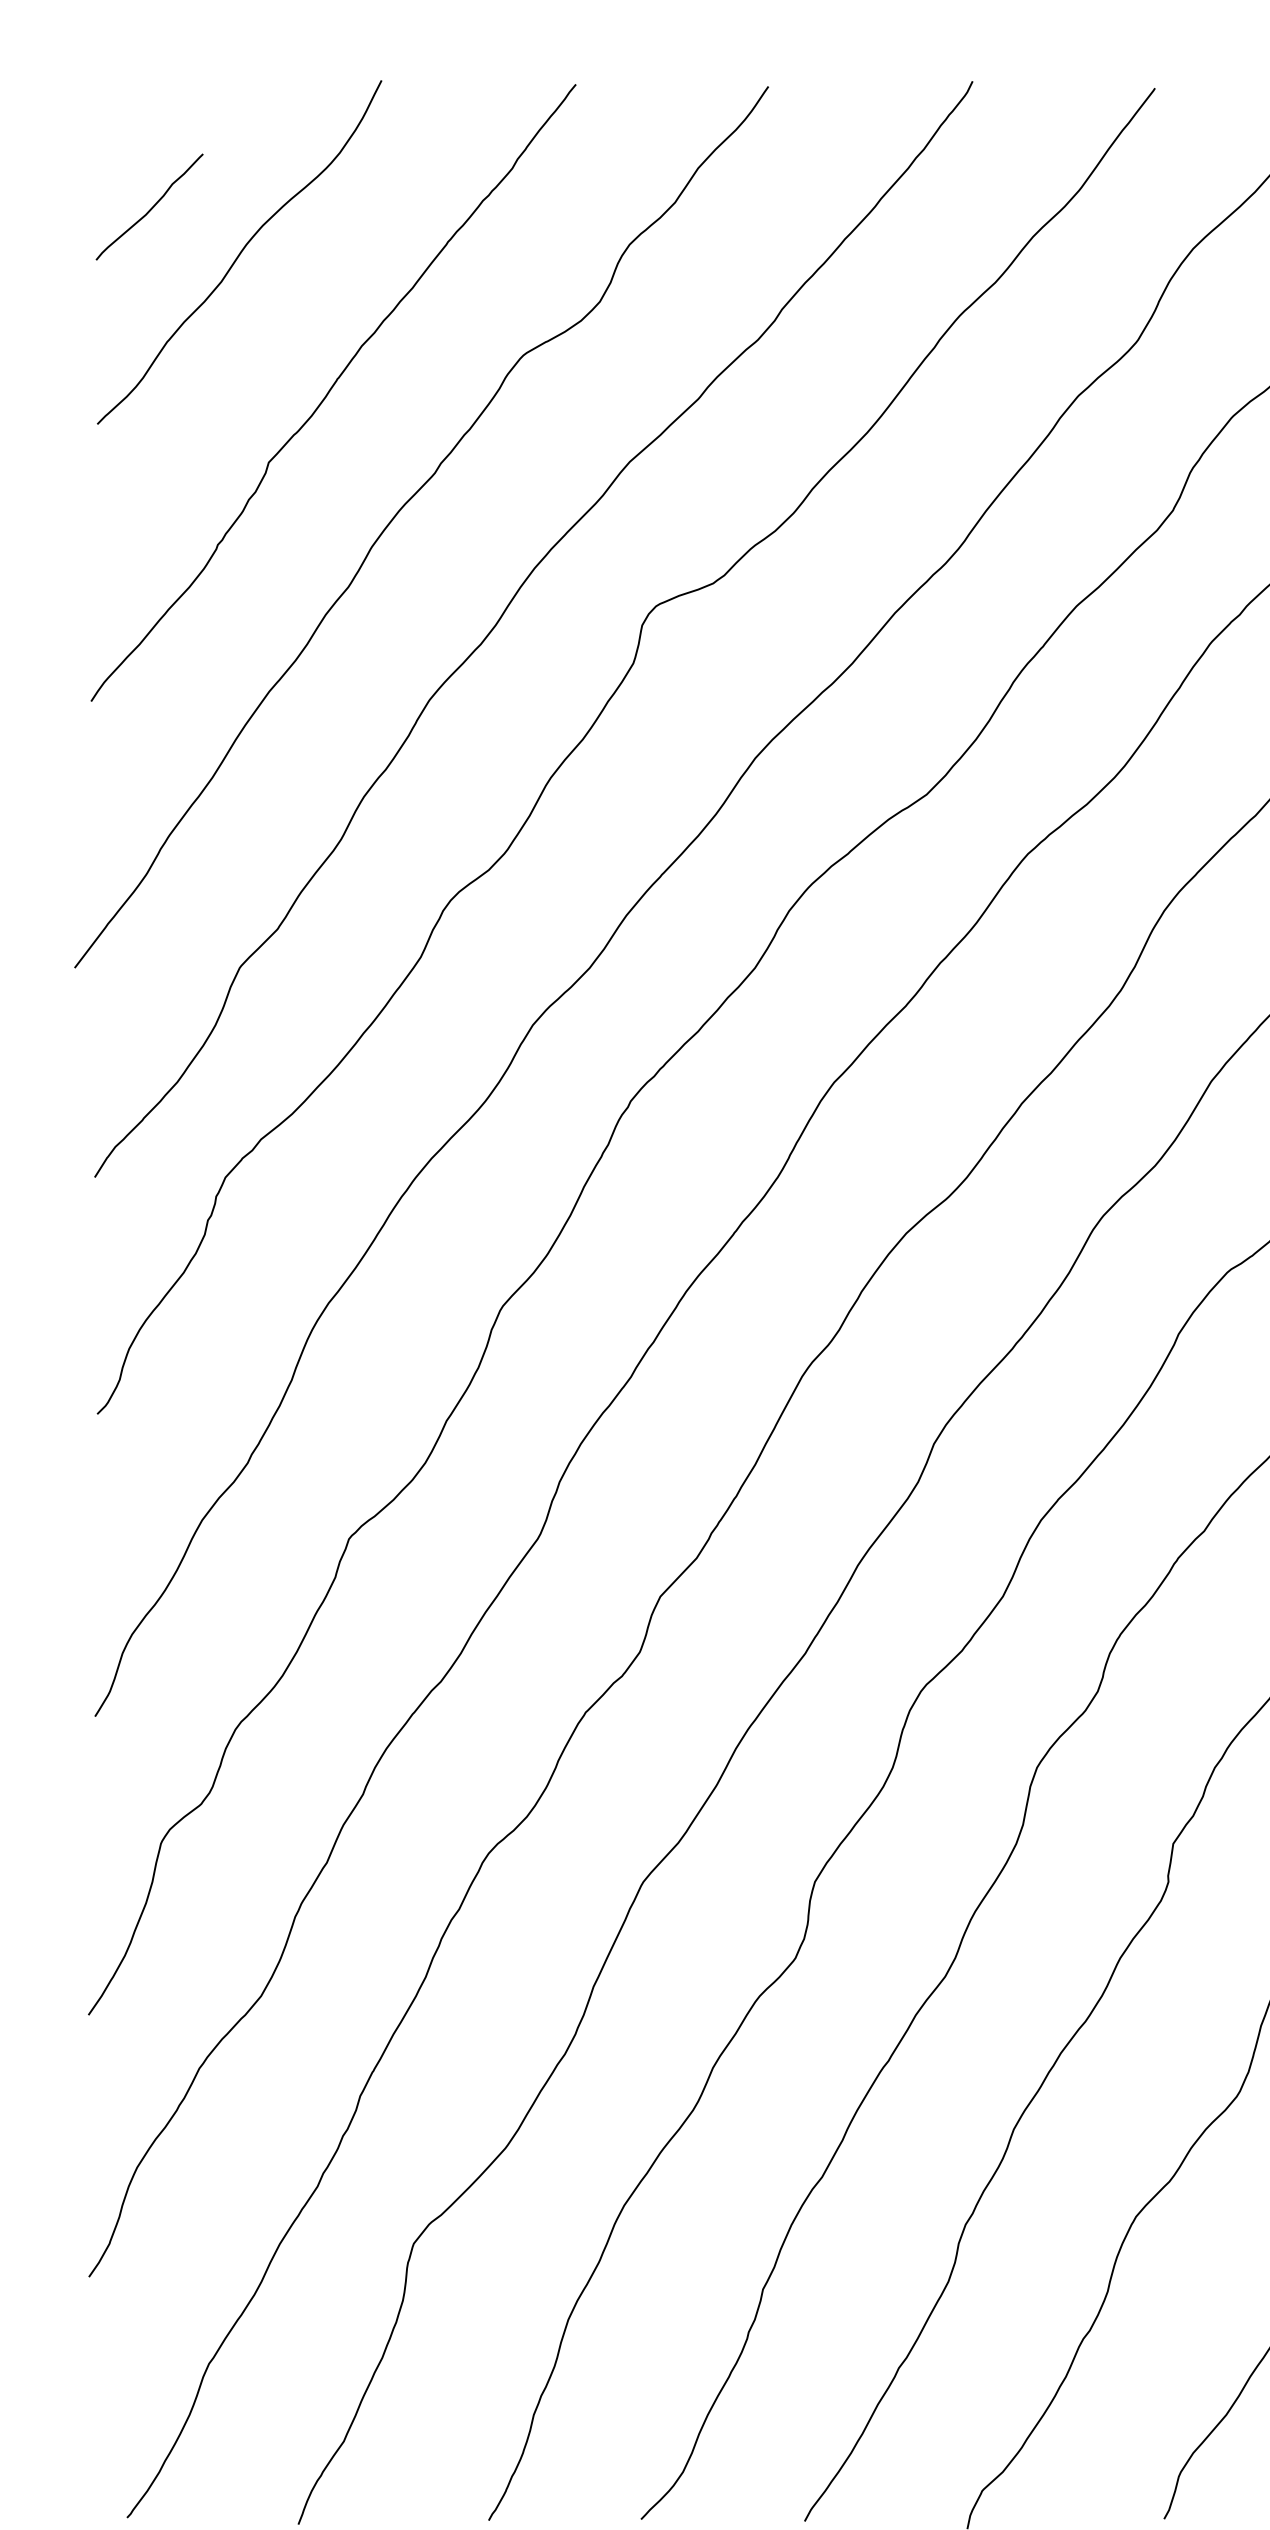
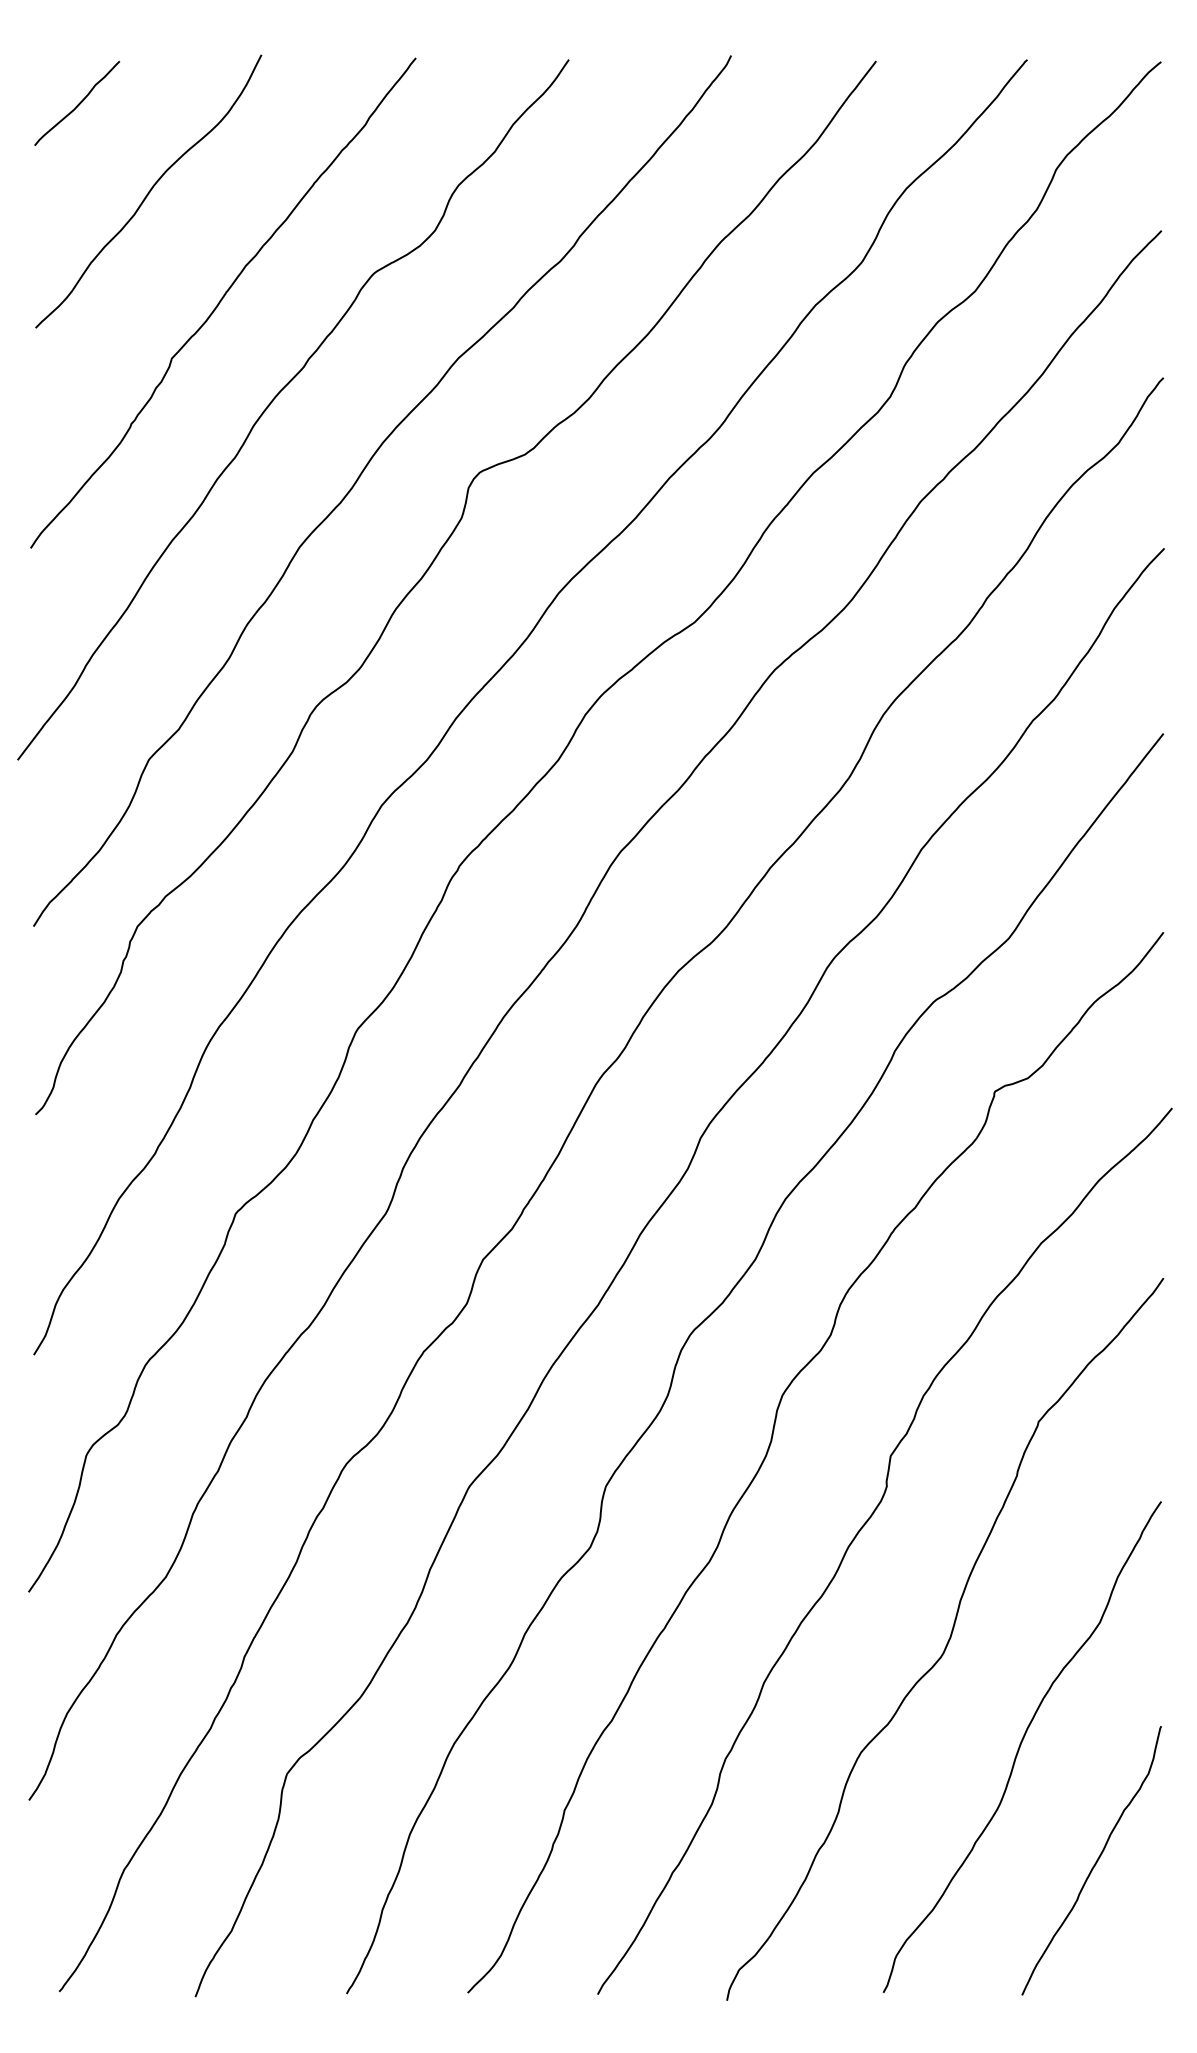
curve: (150, 208) -> (77, 104), moved

